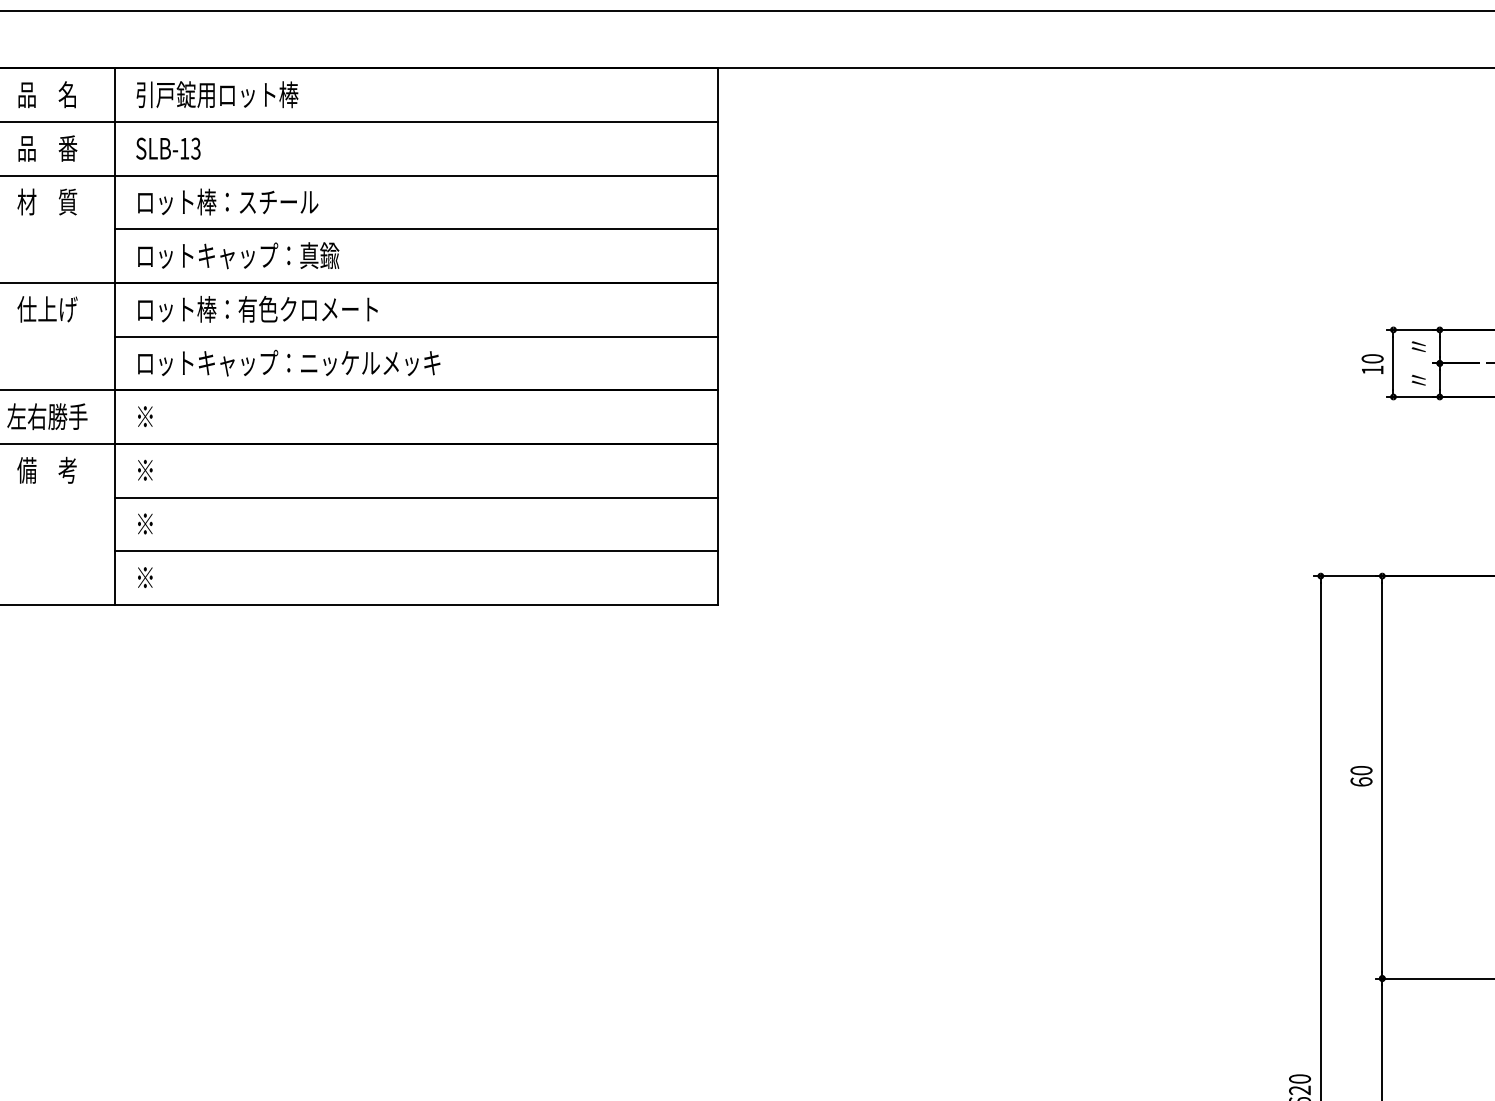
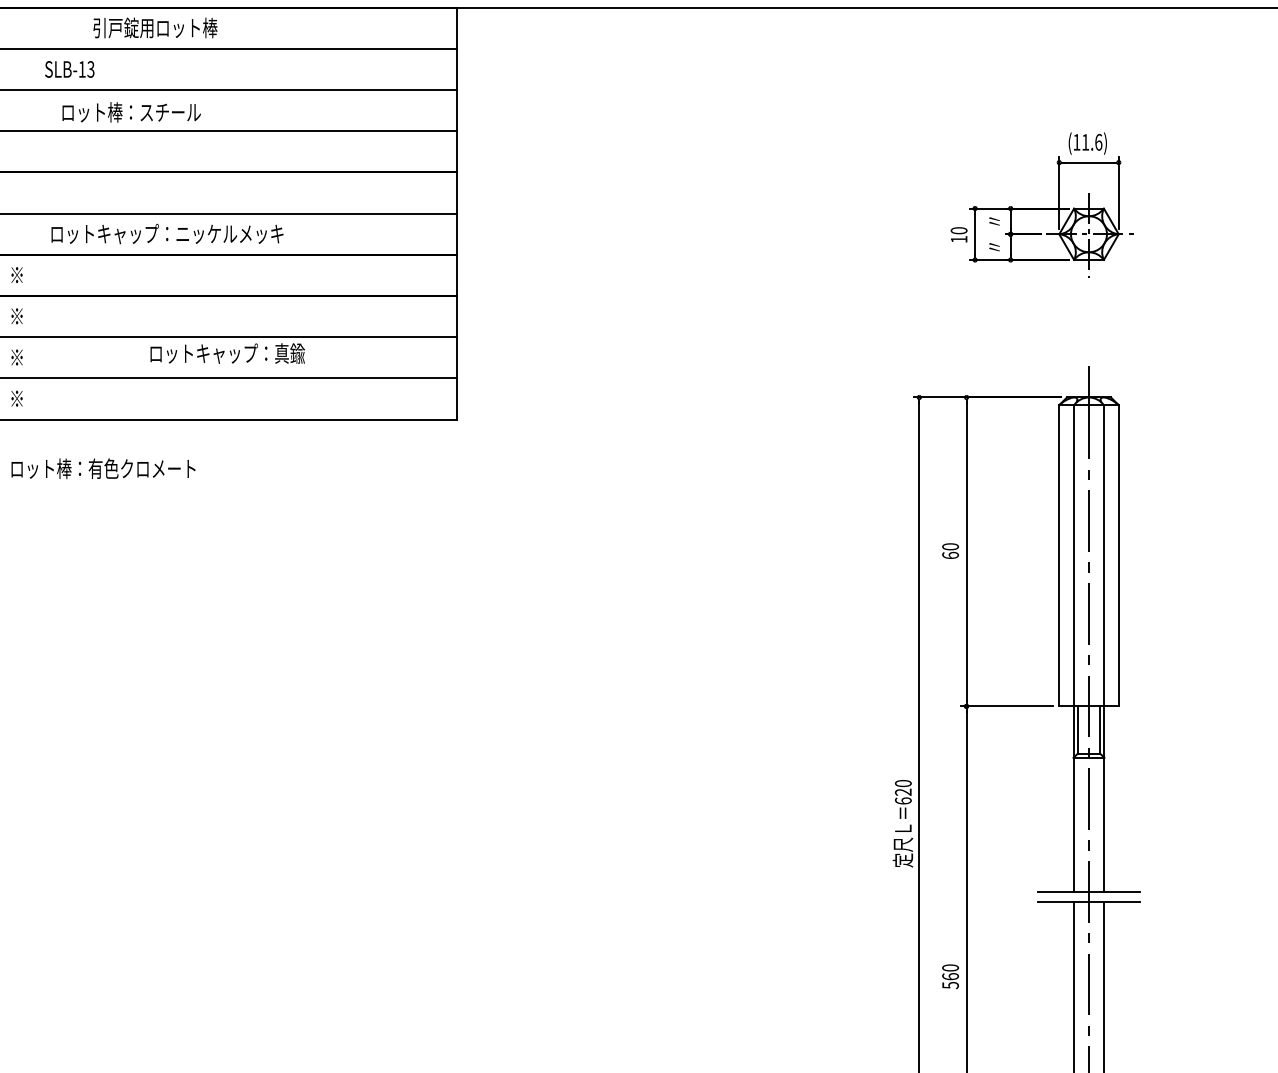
text: (217, 94) -> (155, 27), moved
text: (168, 148) -> (69, 69), moved
text: (227, 202) -> (131, 112), moved
text: (238, 255) -> (227, 353), moved
text: (257, 309) -> (103, 468), moved
text: (289, 362) -> (167, 233), moved

